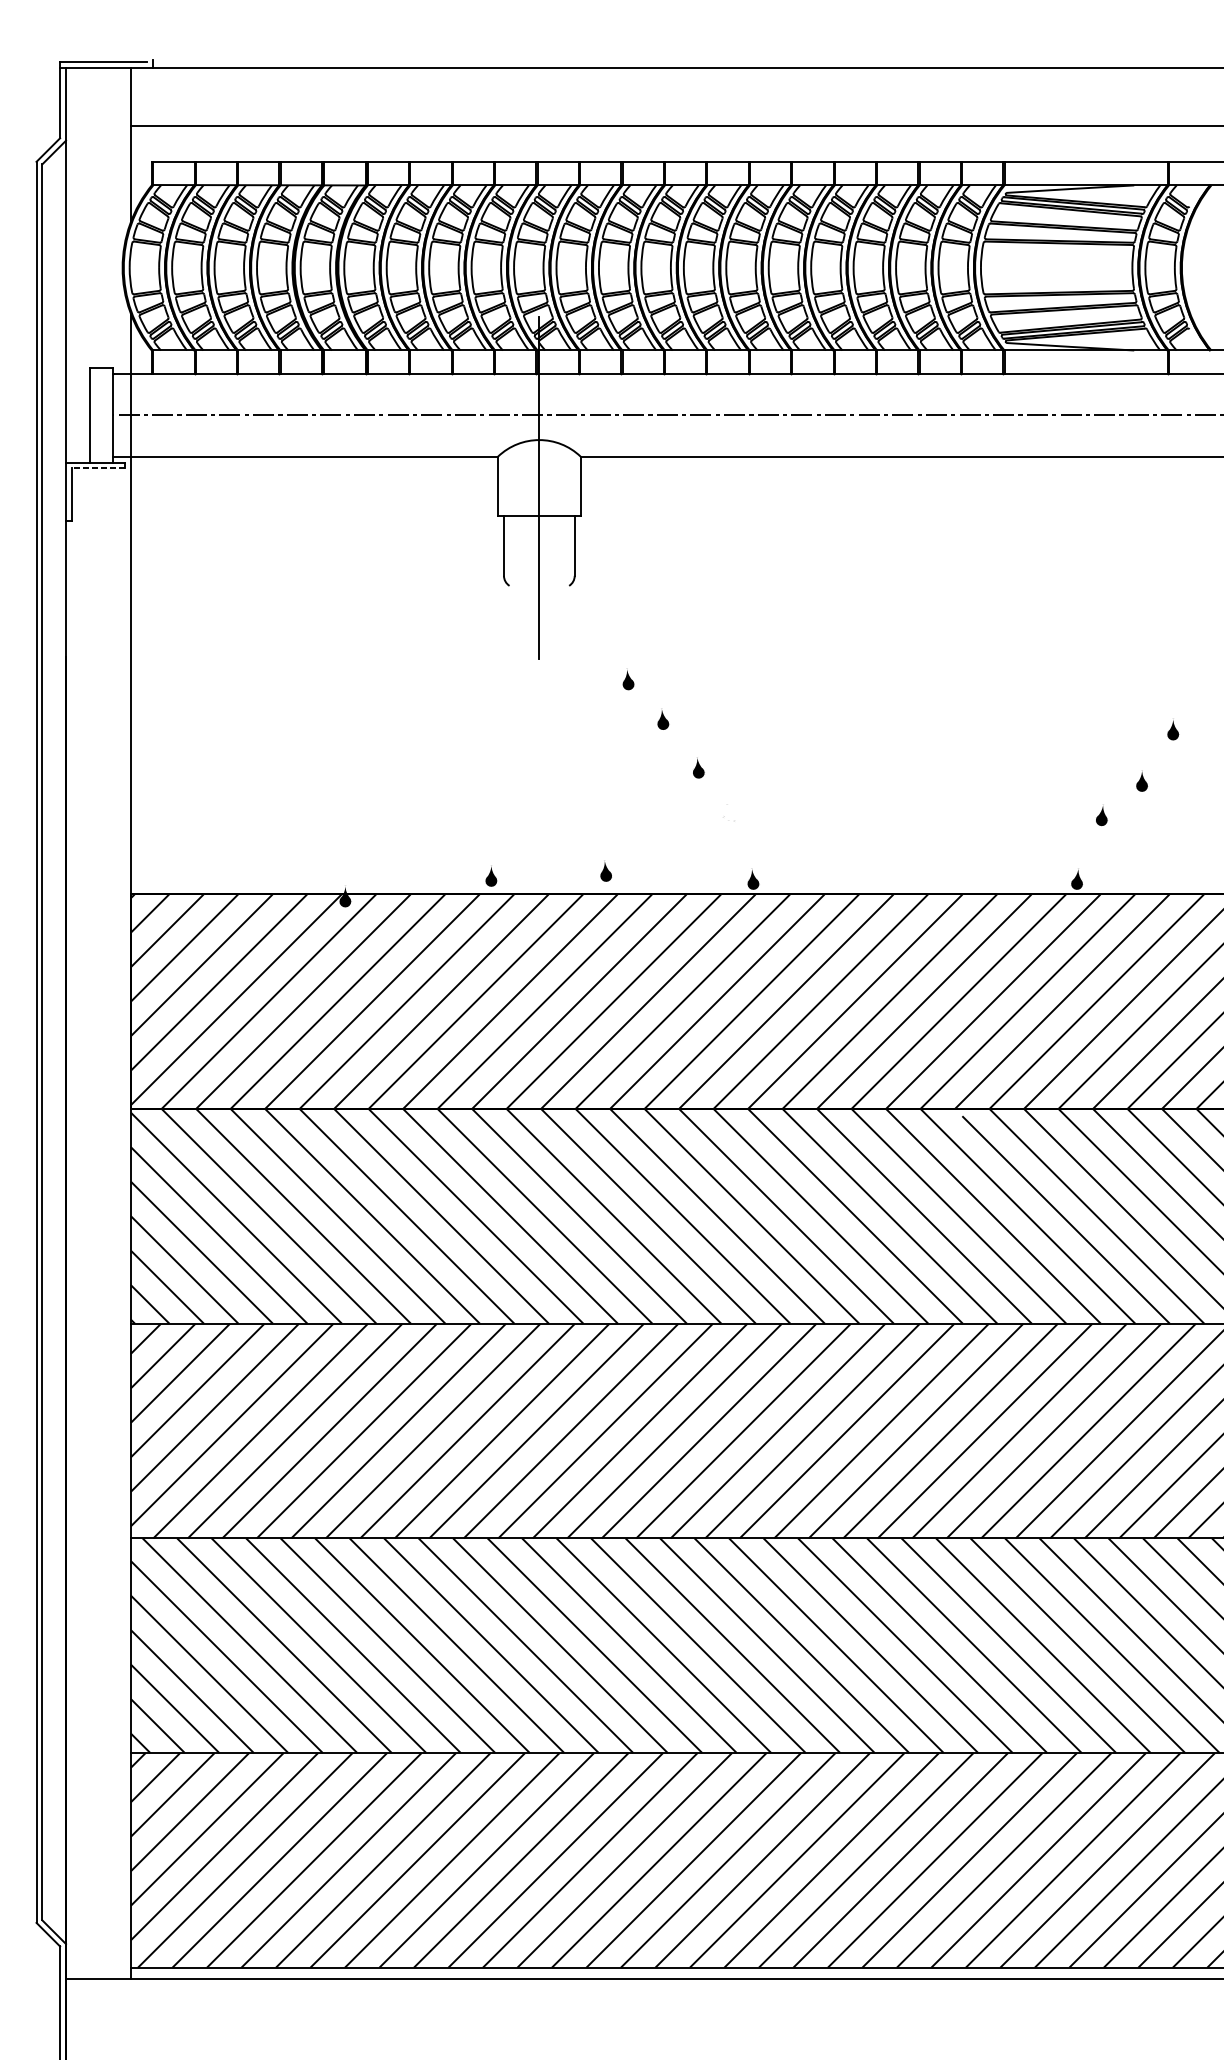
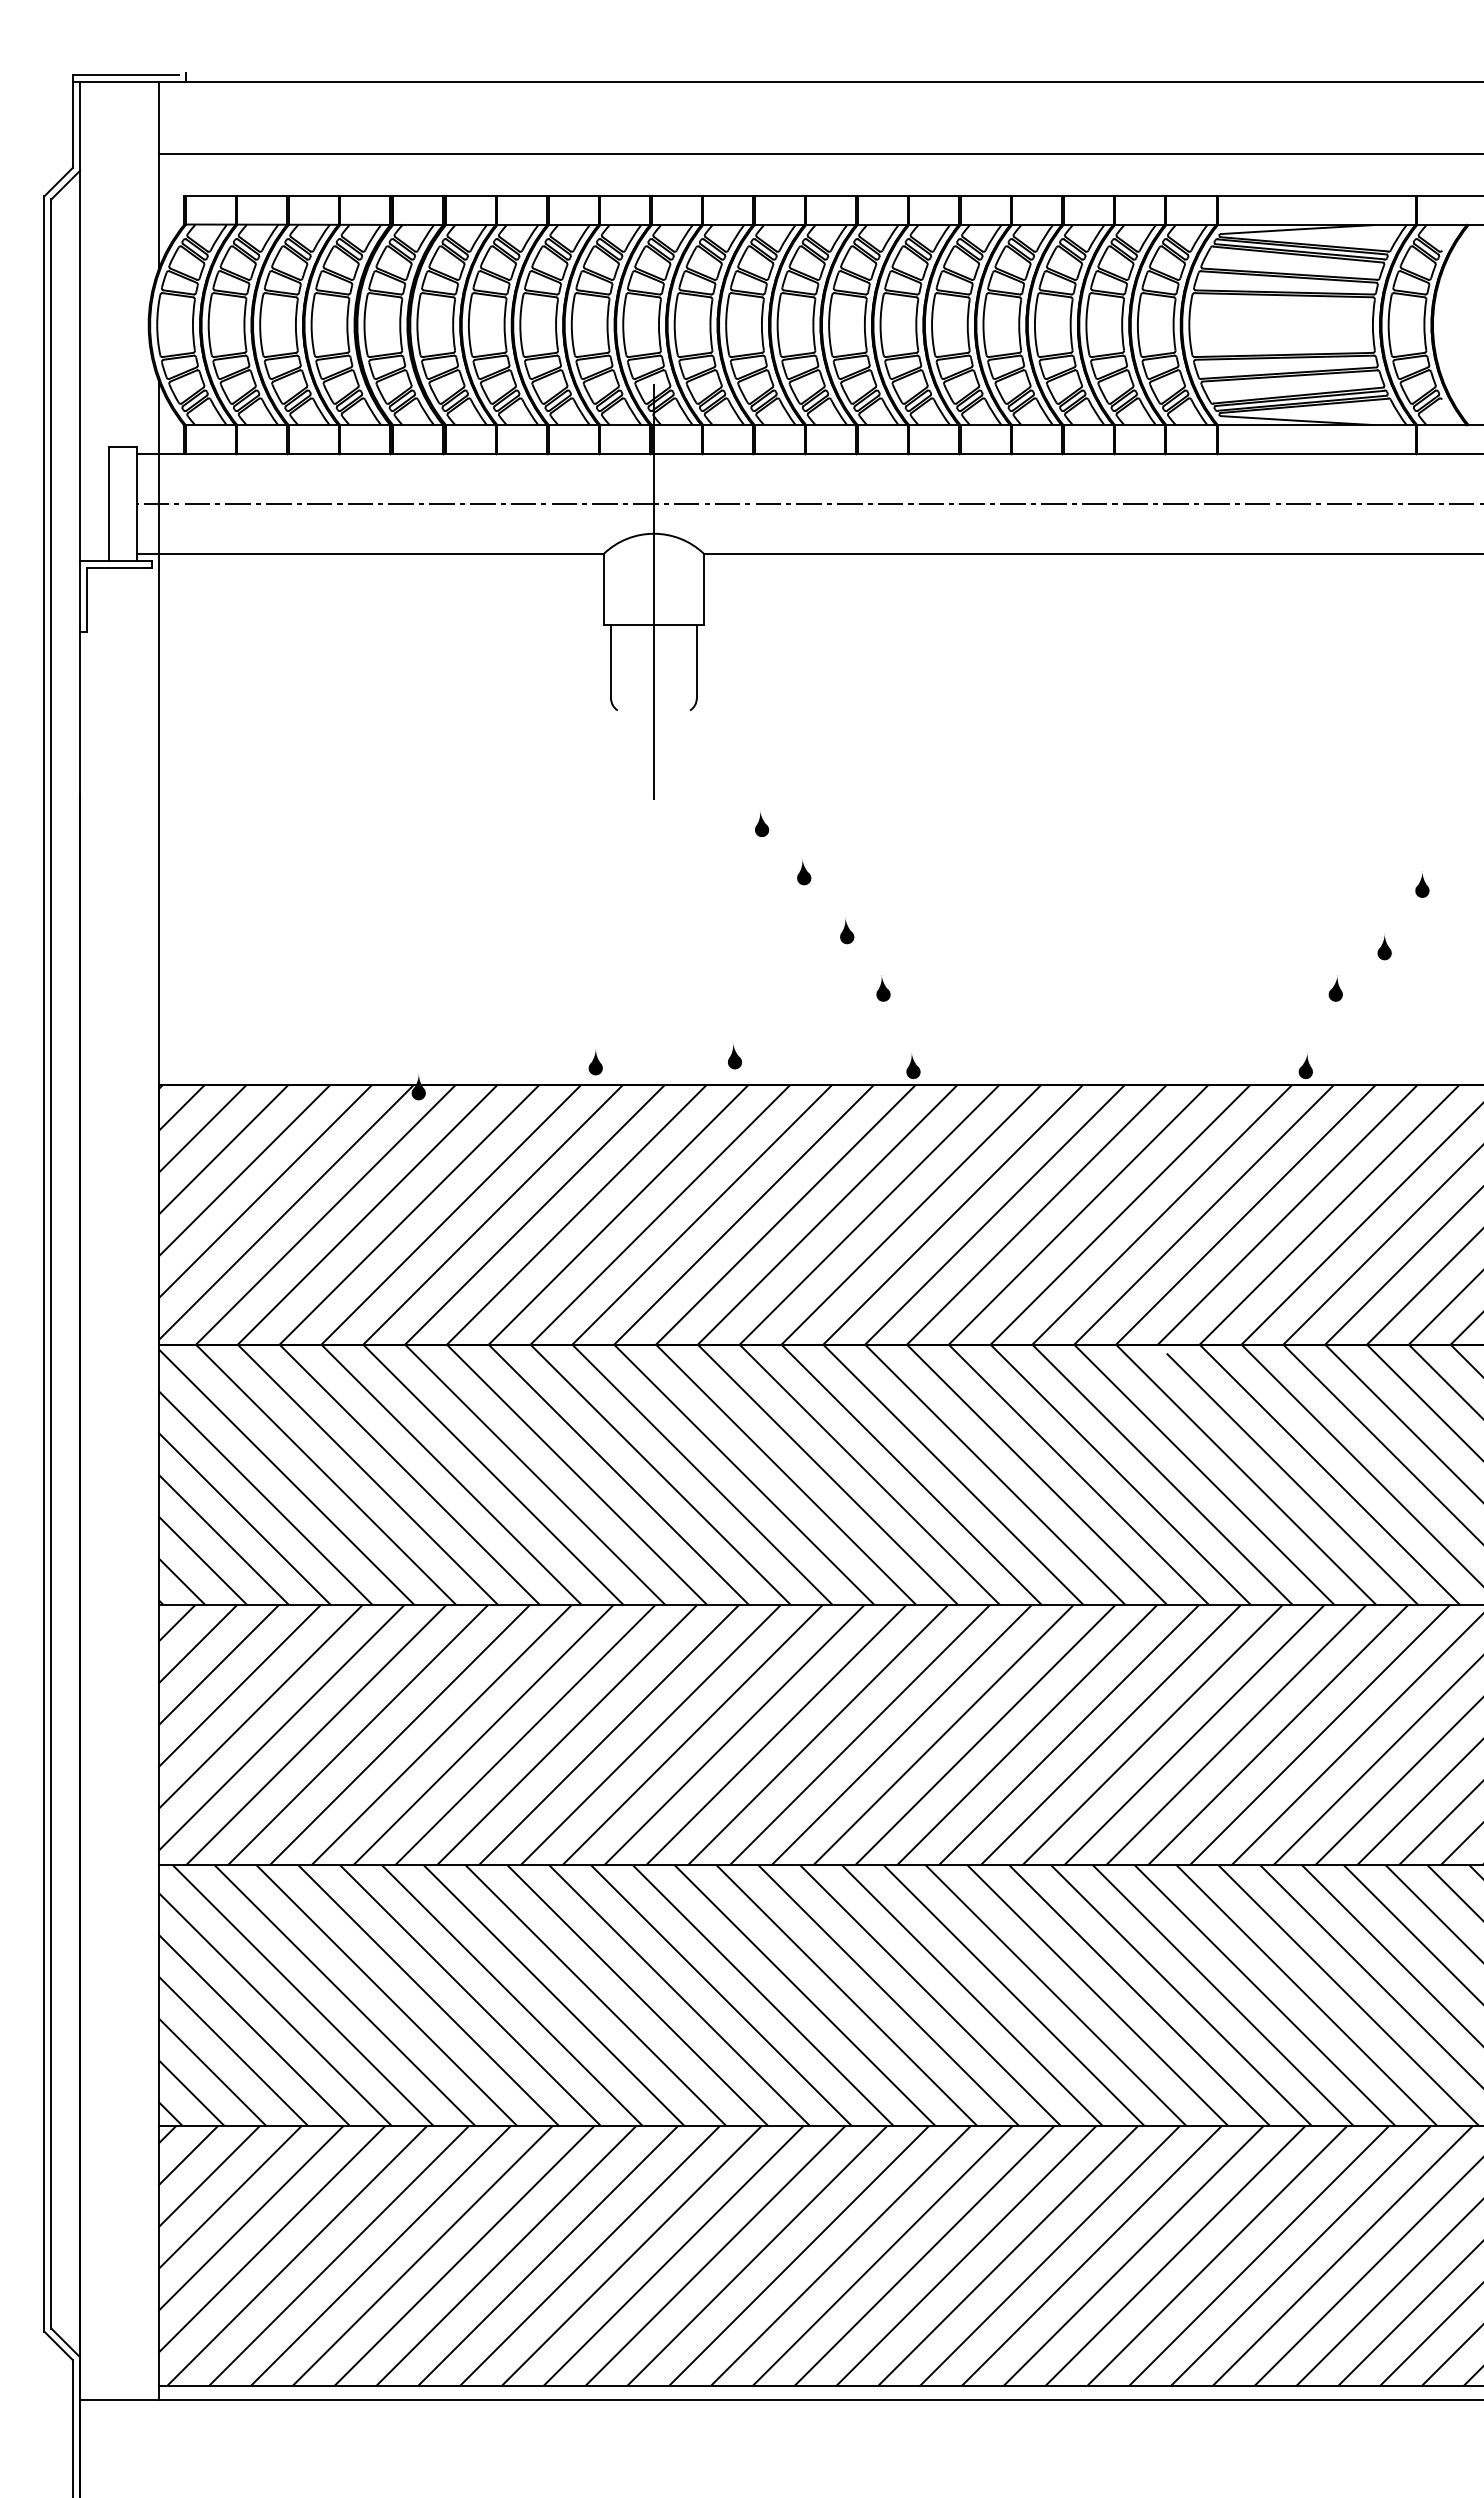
line: (97, 468) -> (118, 568), dashed -> solid
fill: (728, 815) -> (883, 988), added

